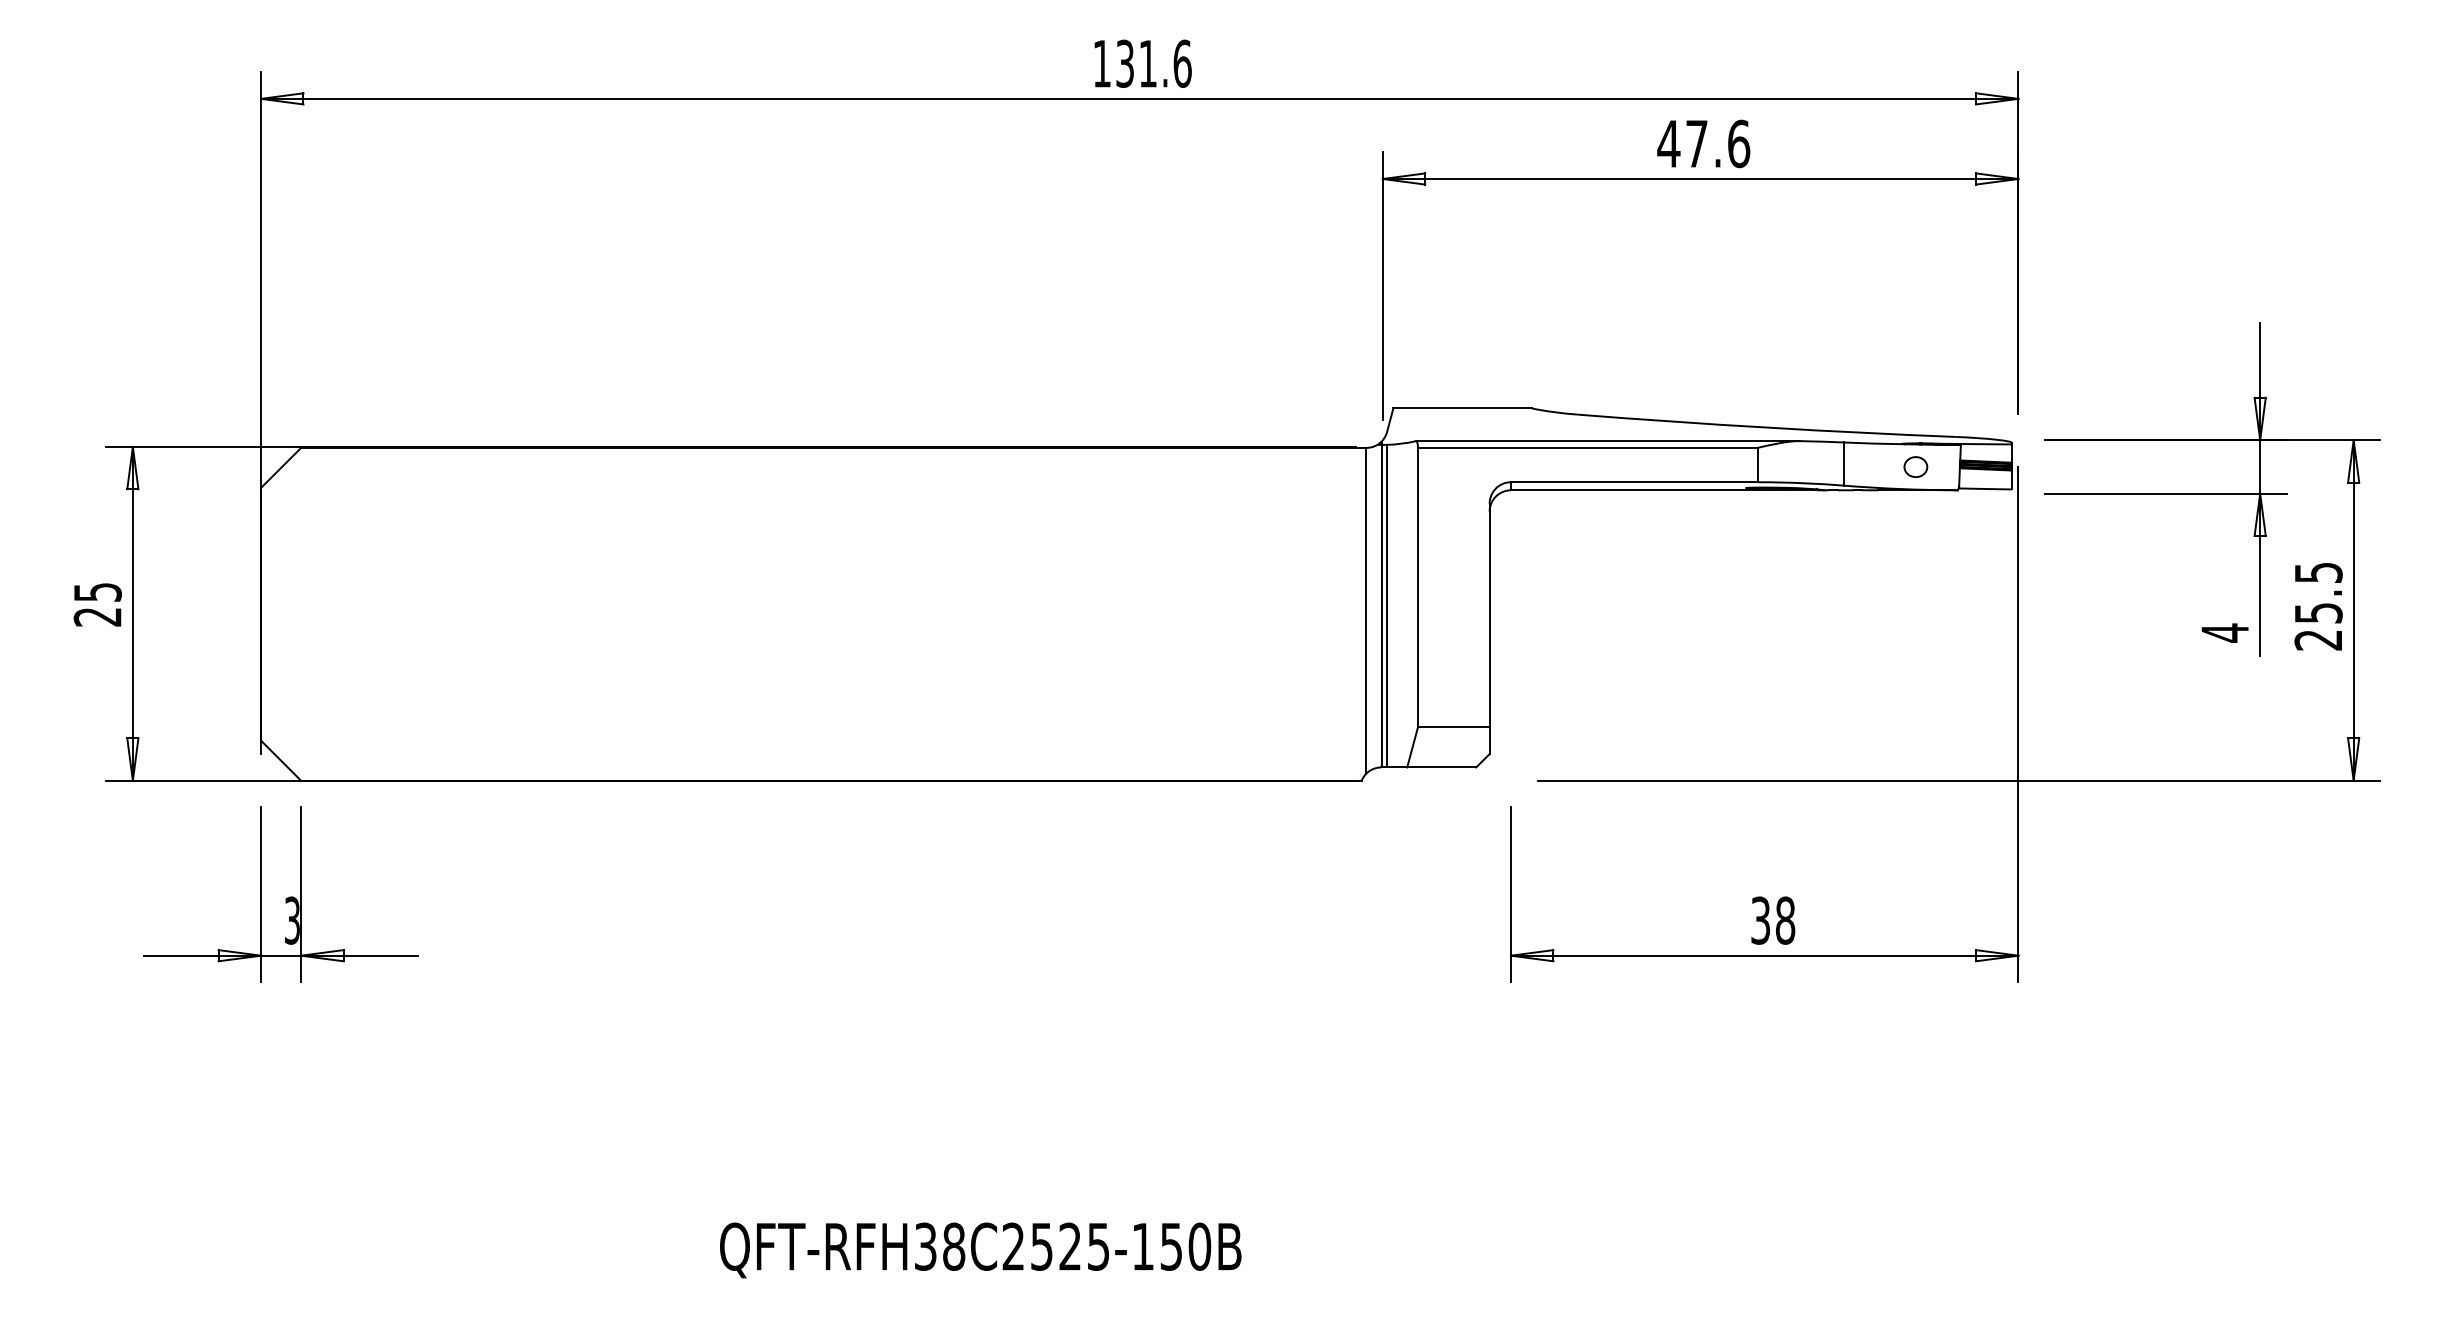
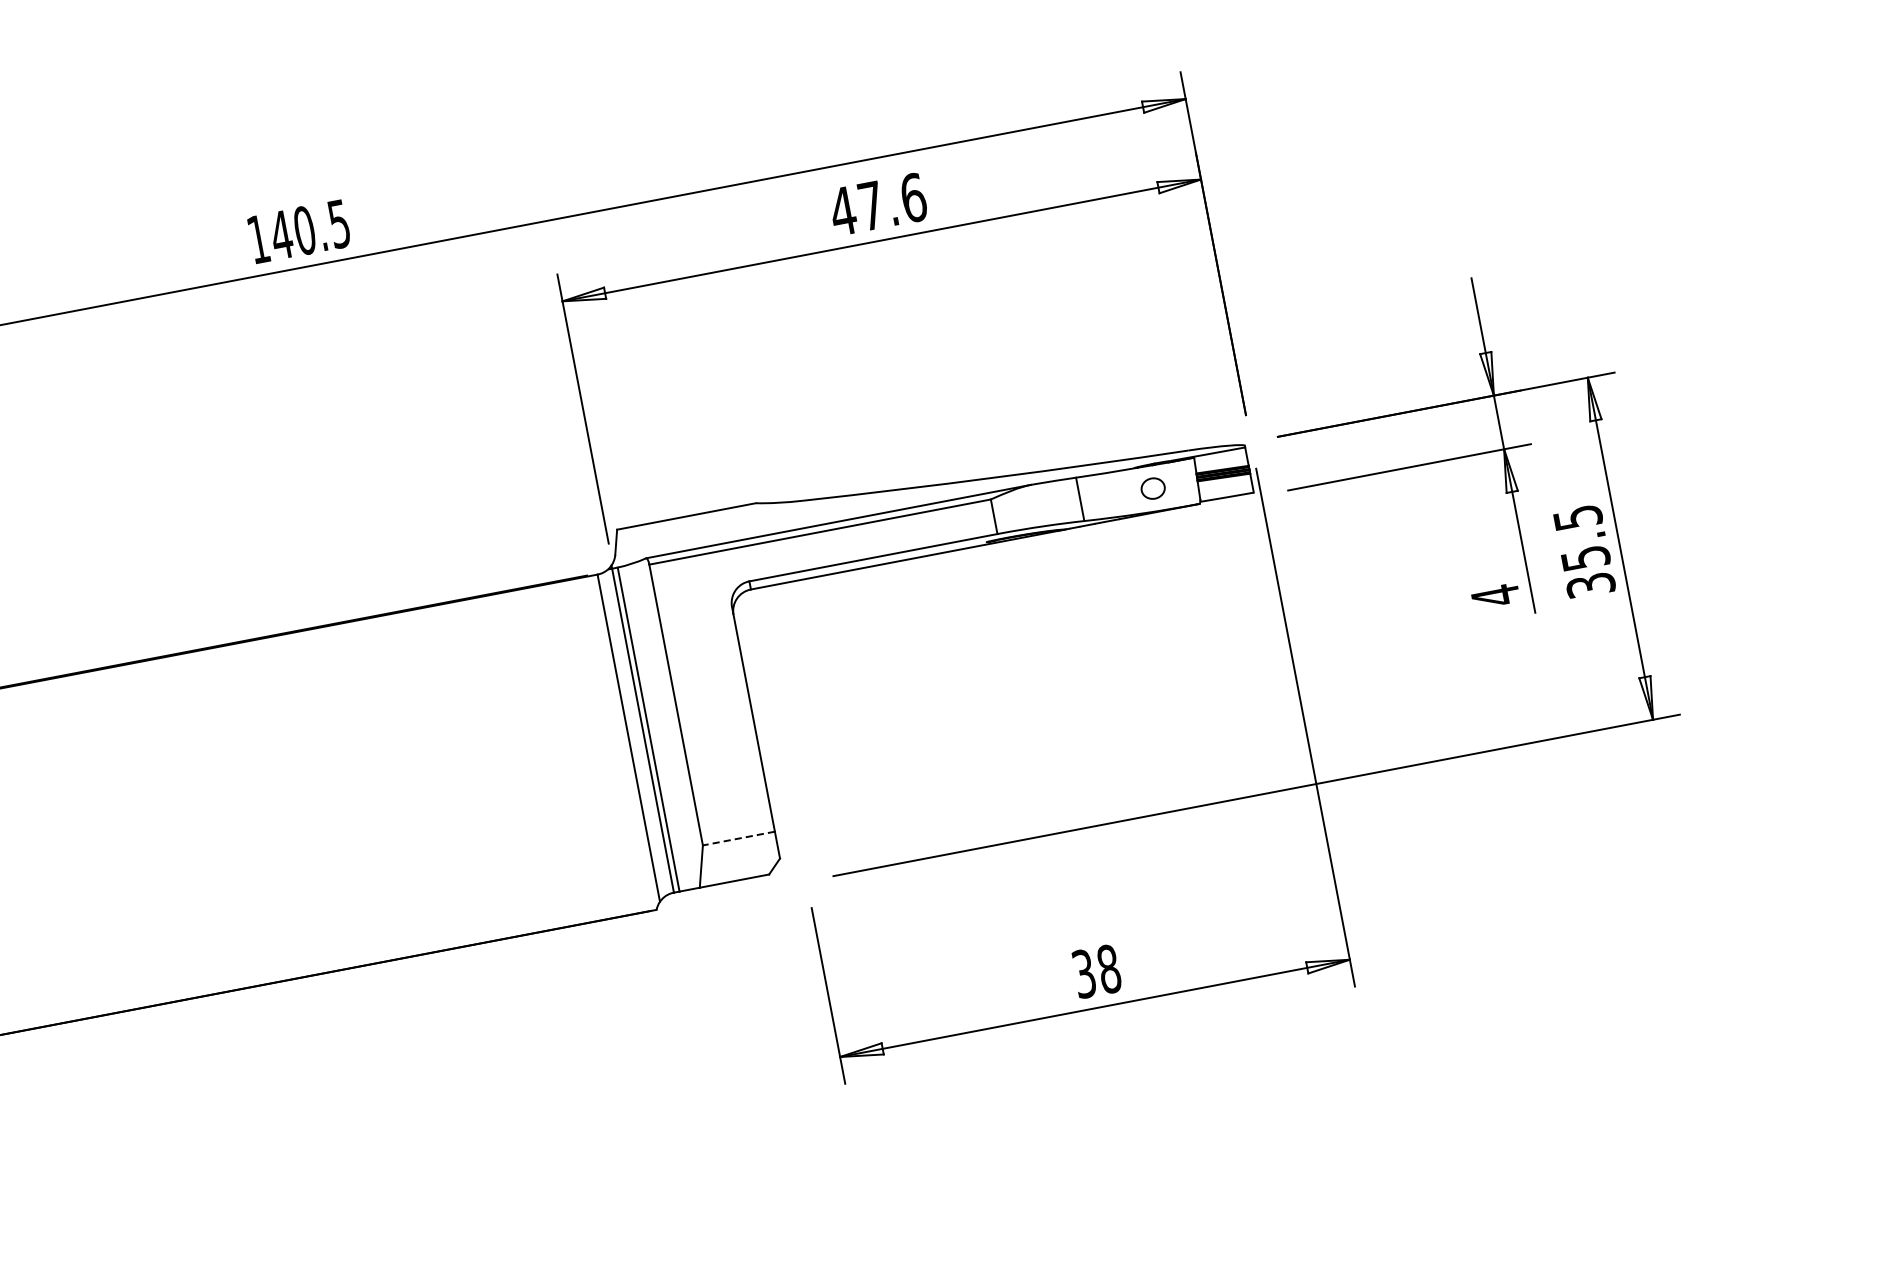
text: (1153, 63) -> (310, 229), 131.6 -> 140.5
text: (2318, 640) -> (1590, 585), 25.5 -> 35.5
line: (1453, 727) -> (738, 838), solid -> dashed

